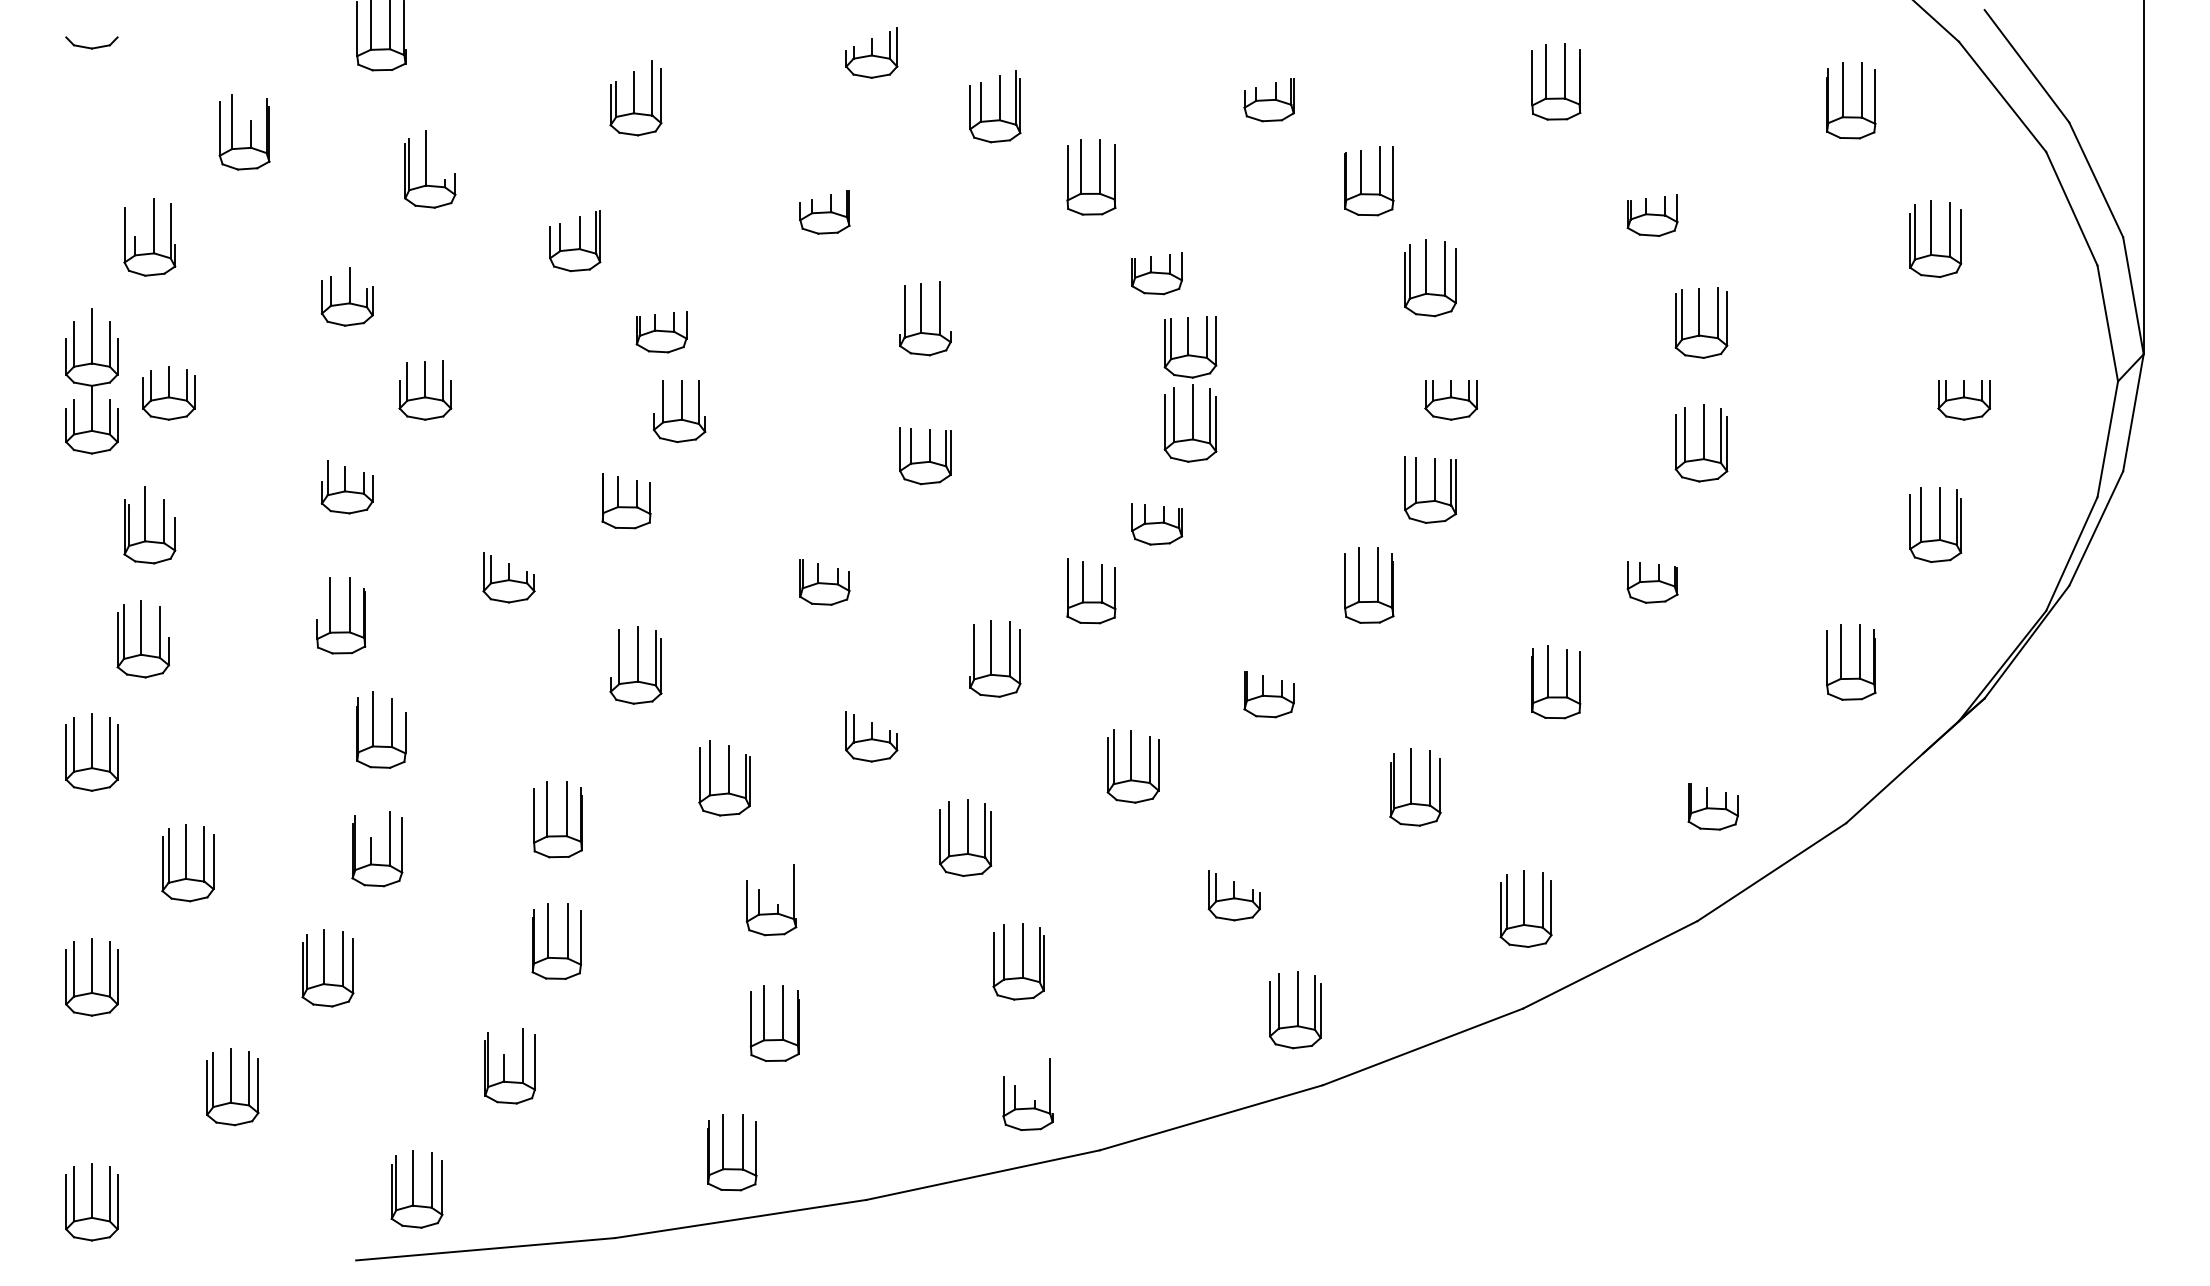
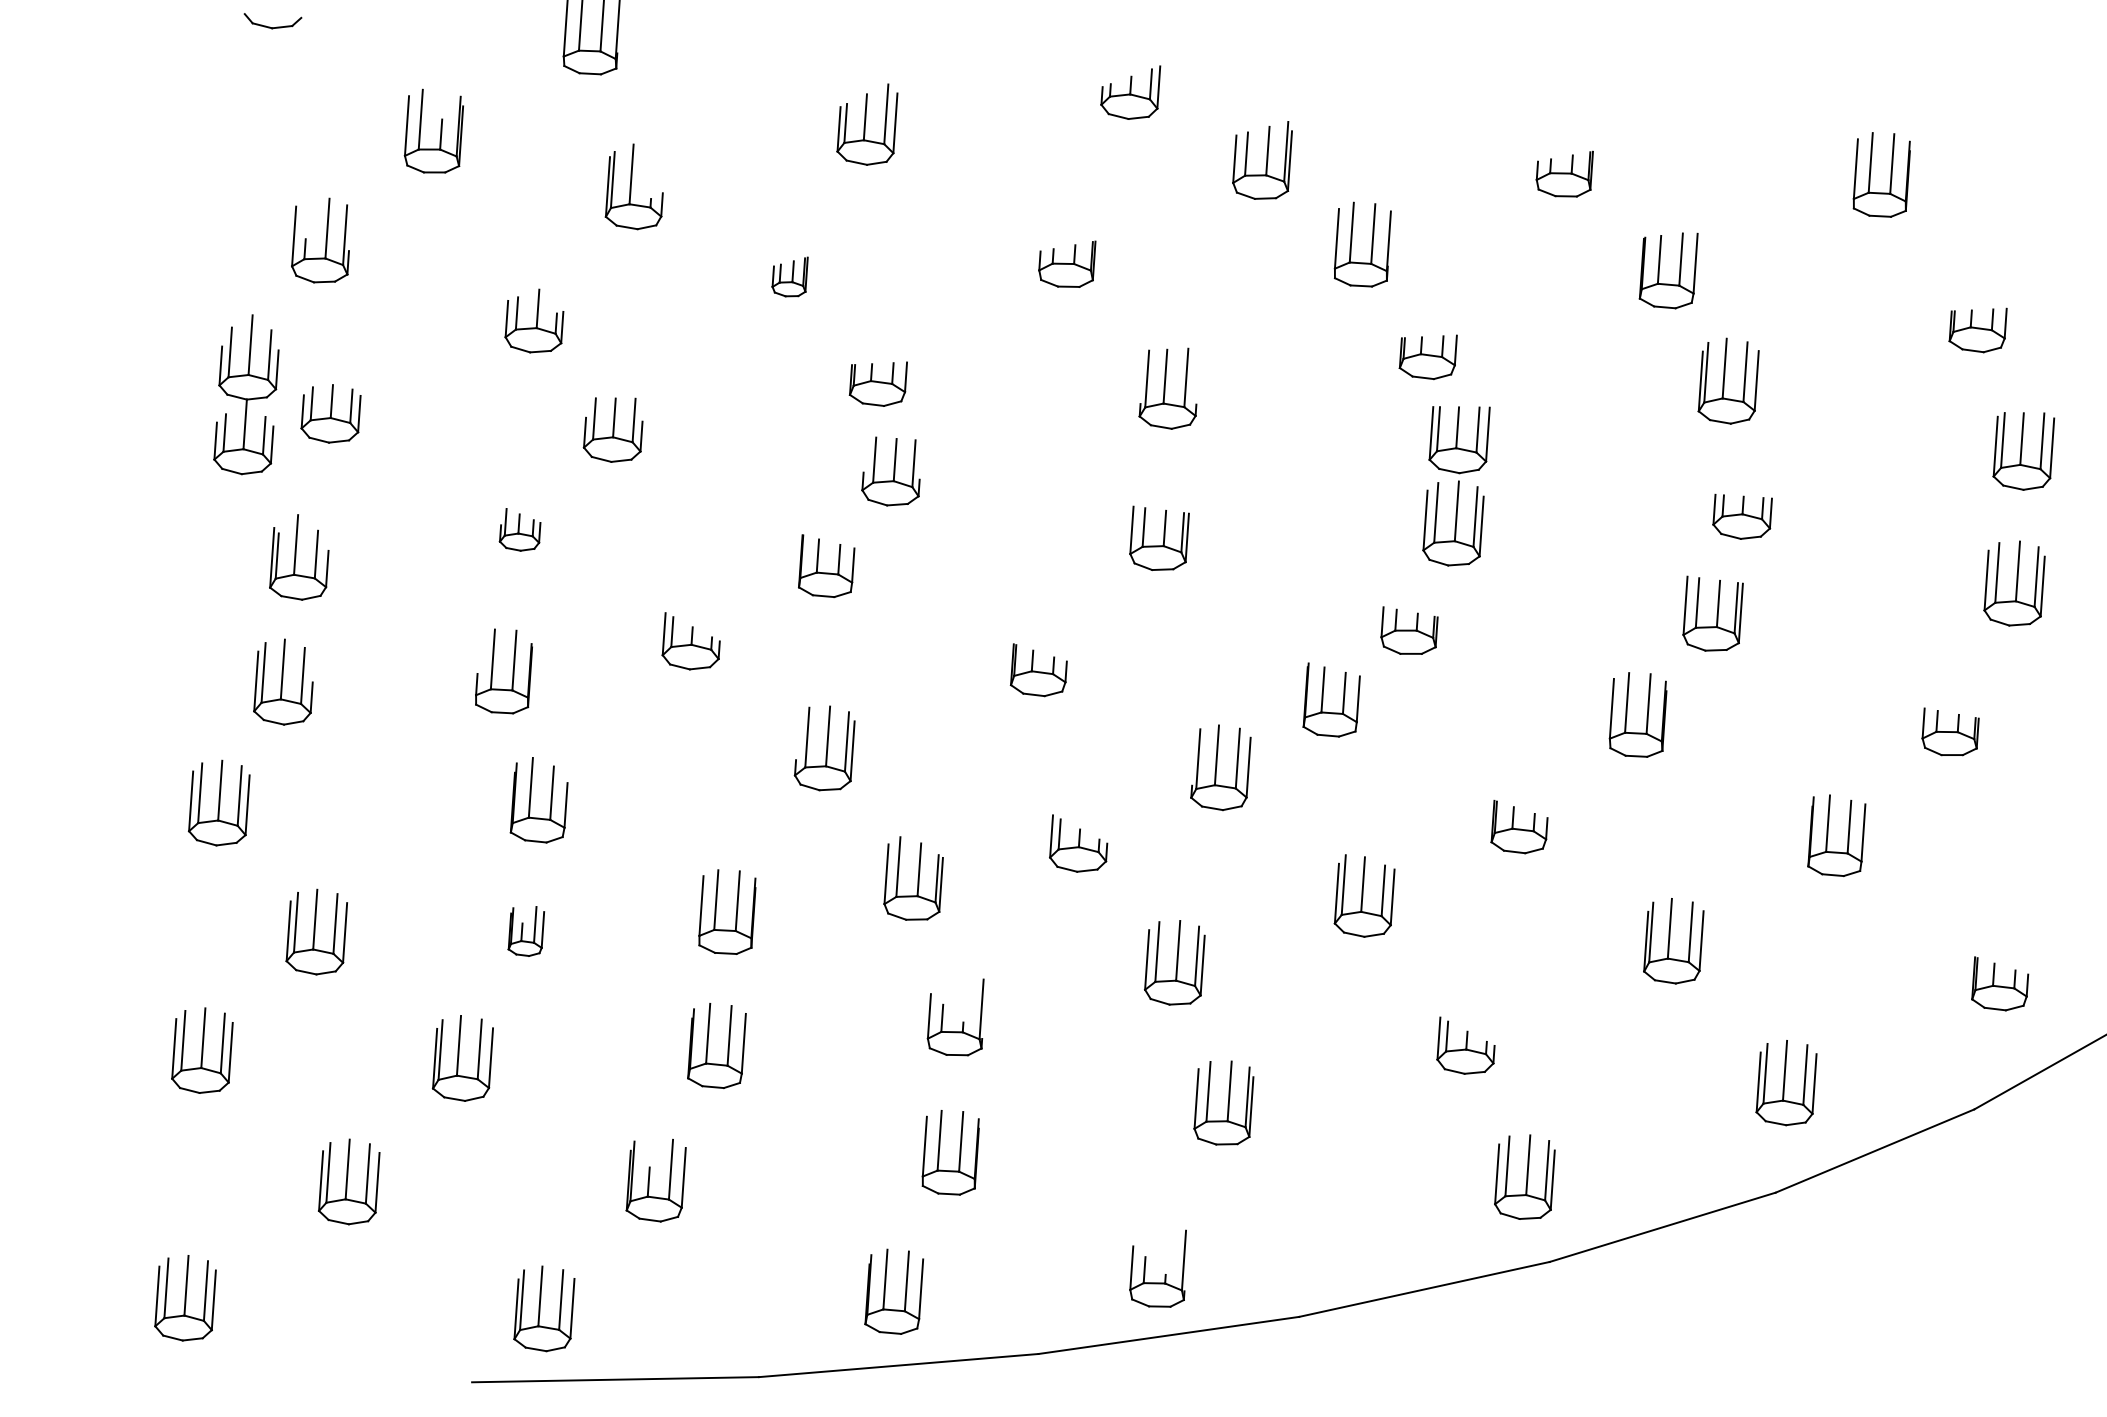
part: (575, 241) -> (790, 276), size x0.6
part: (346, 487) -> (519, 530), size x0.7
part: (377, 849) -> (526, 931), size x0.6
part: (1034, 1100) -> (1165, 1274), moved

